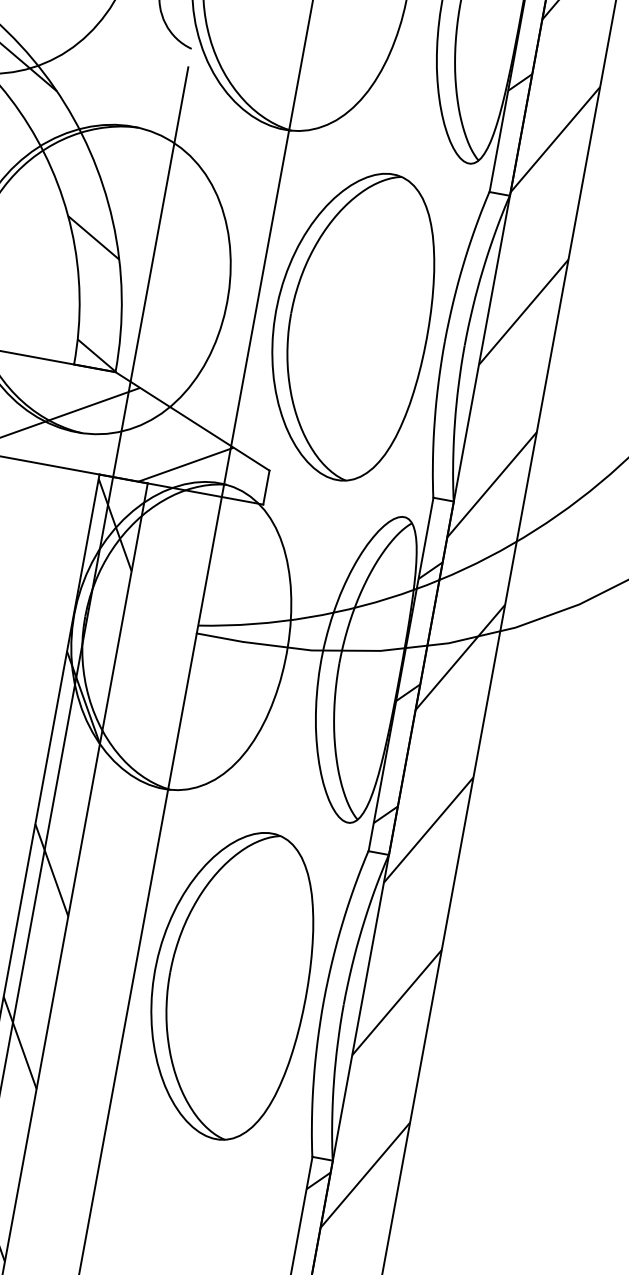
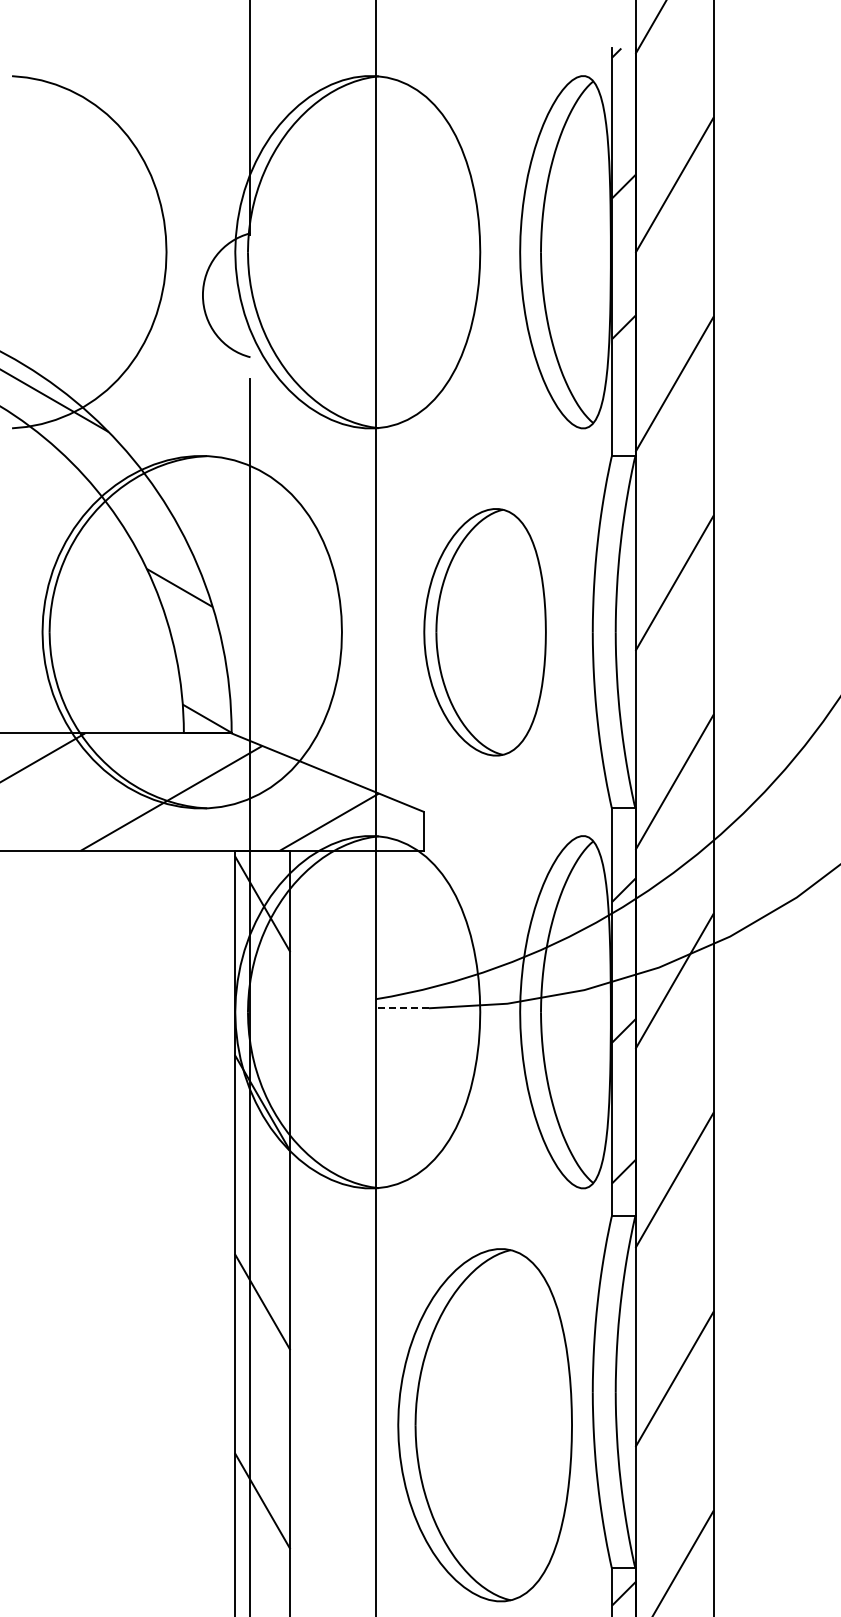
part: (350, 324) -> (484, 632), size x0.7
line: (219, 637) -> (402, 1008), solid -> dashed
part: (229, 983) -> (484, 1425), moved

